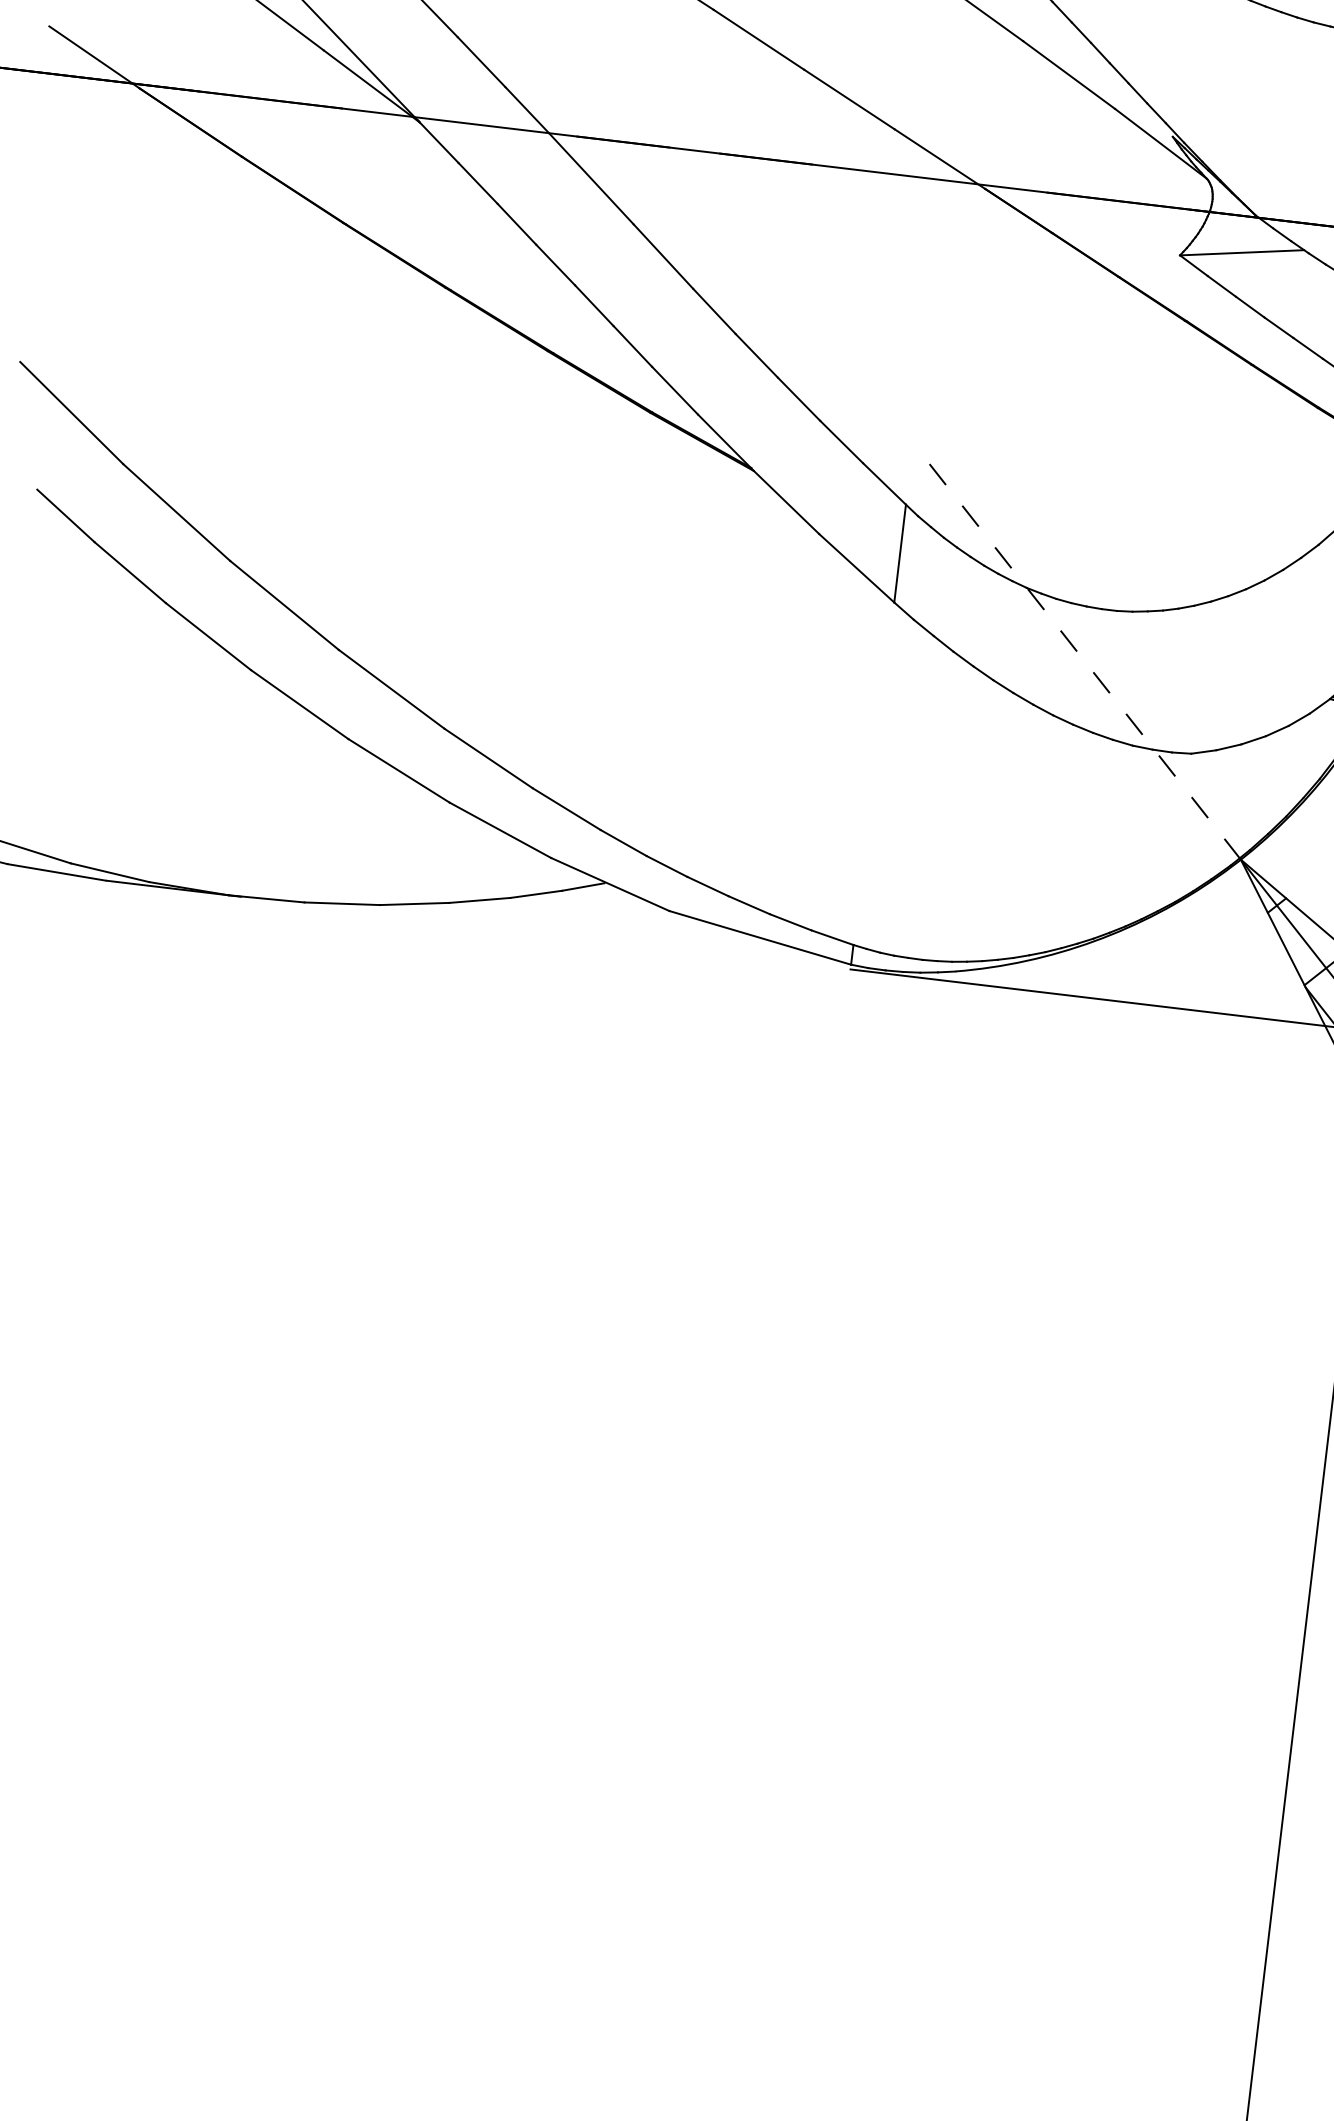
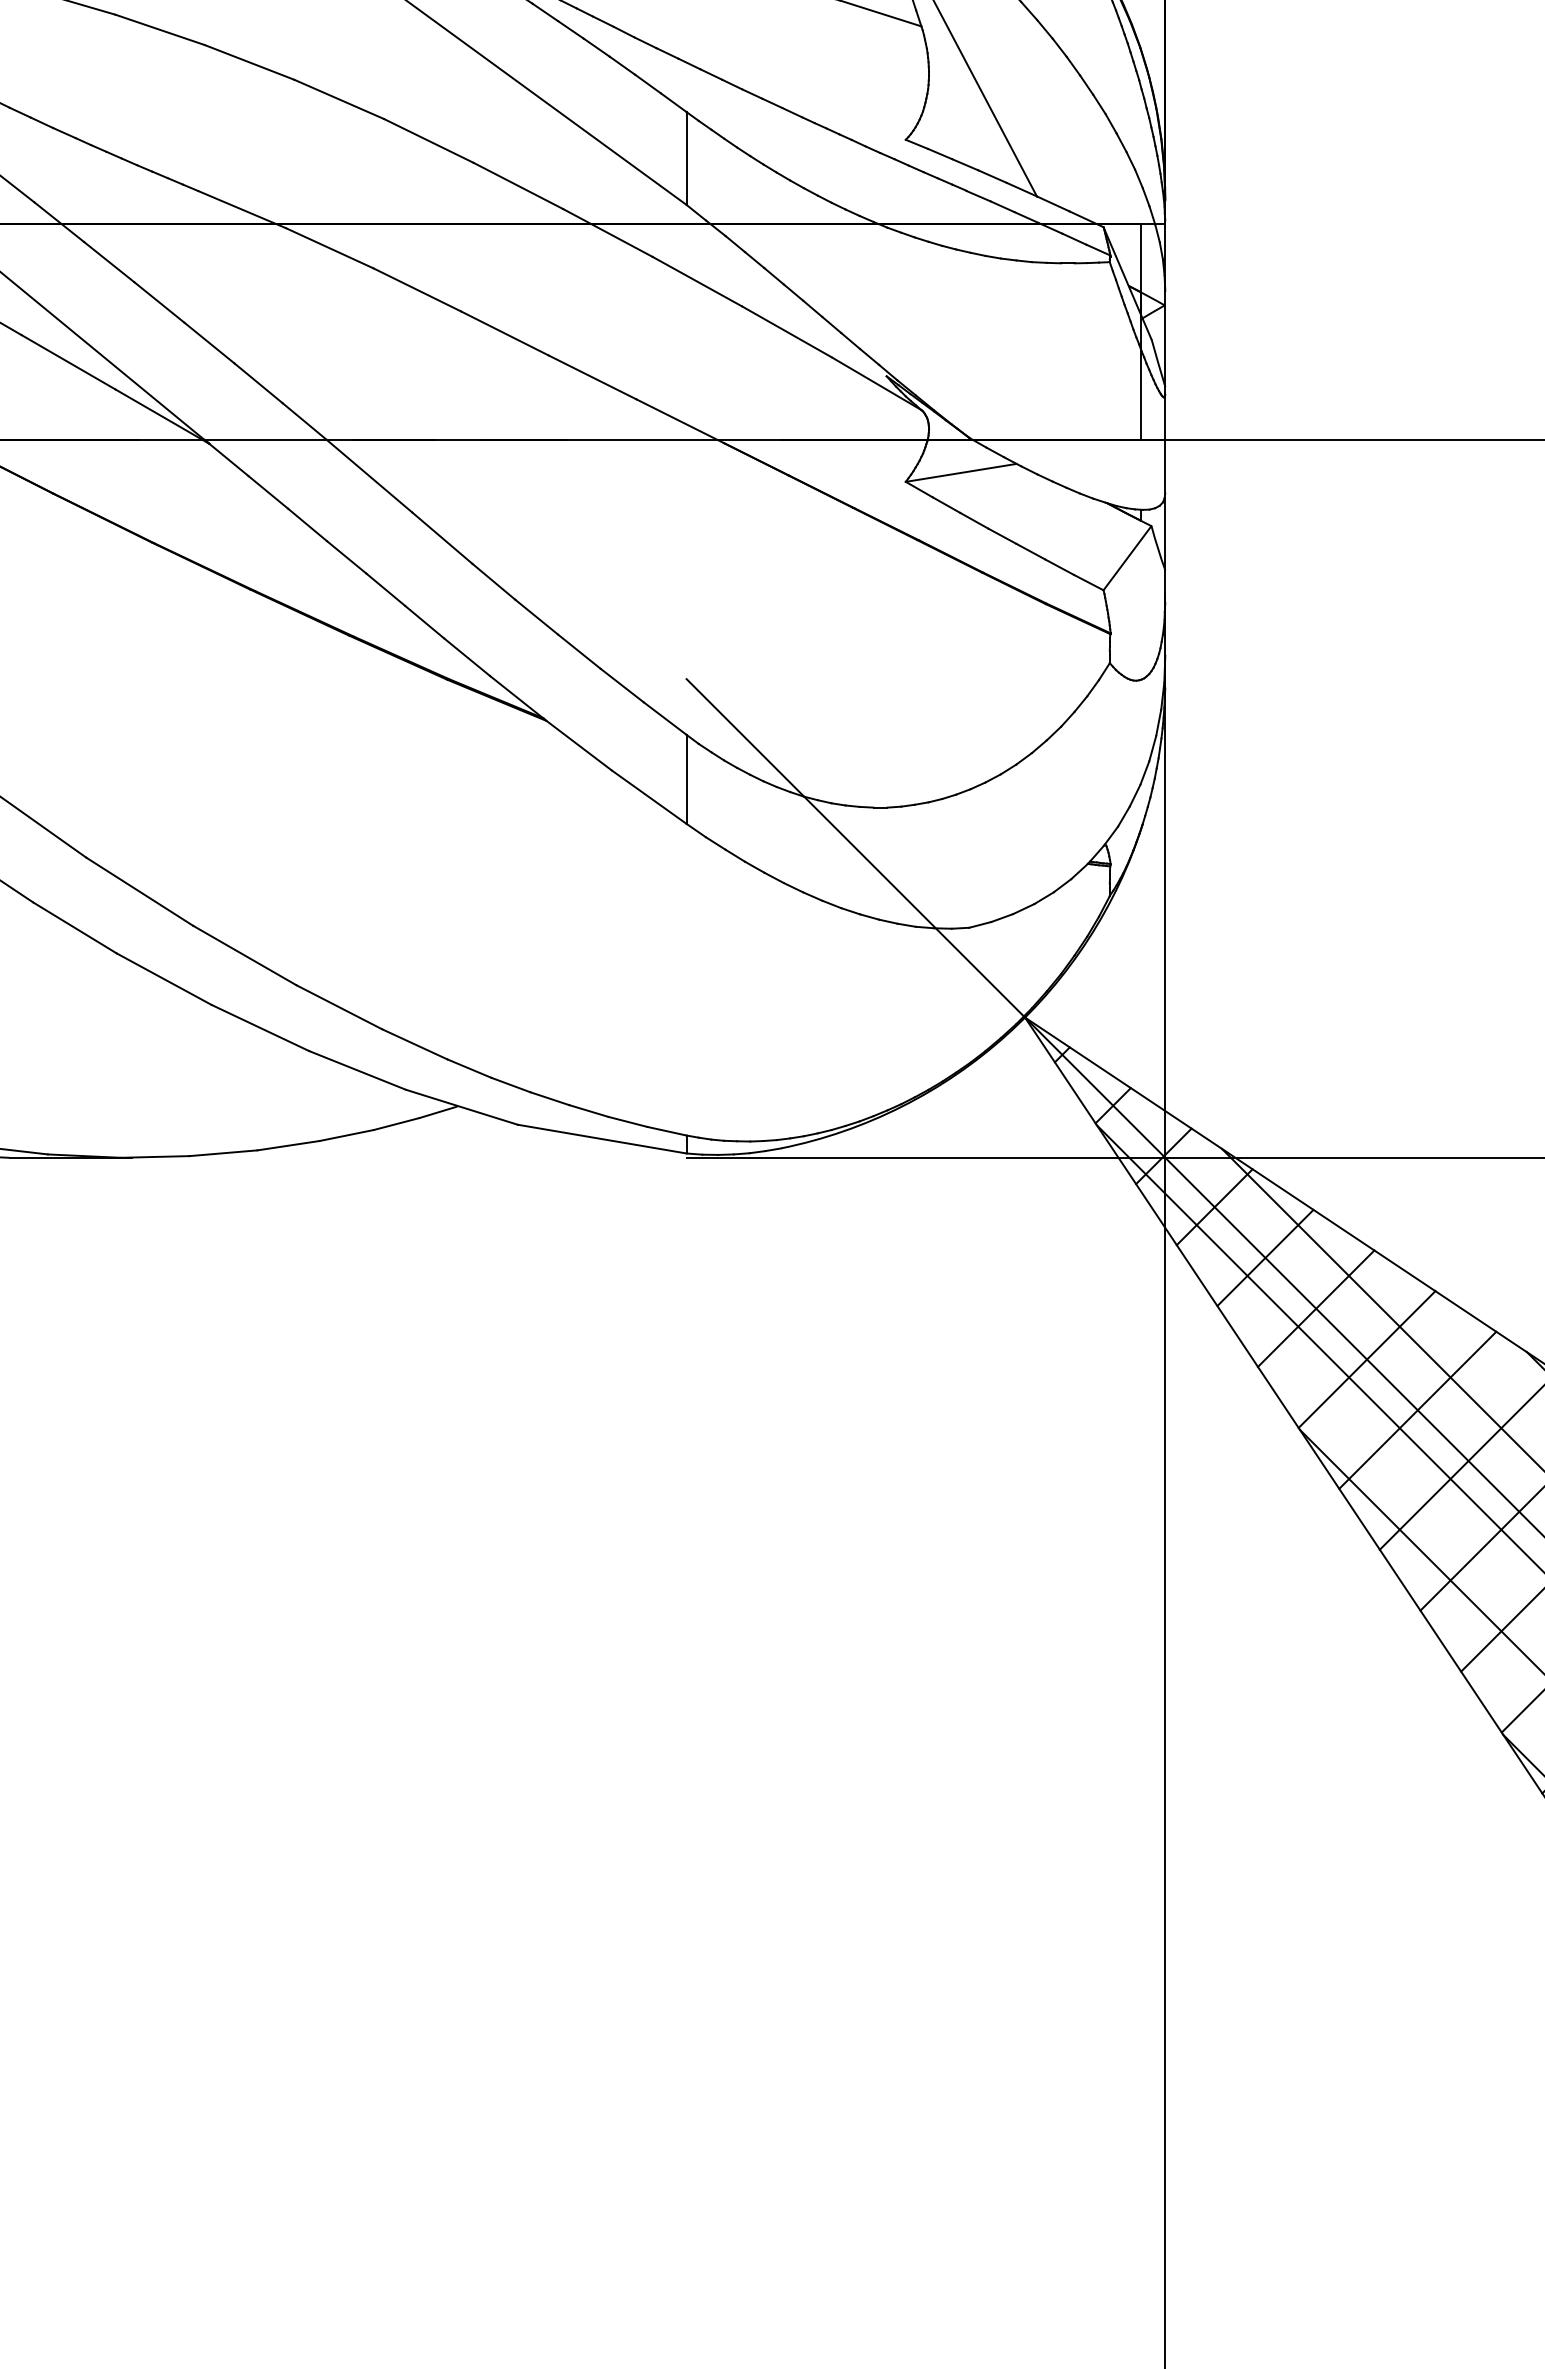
line: (1076, 650) -> (855, 847), dashed -> solid

